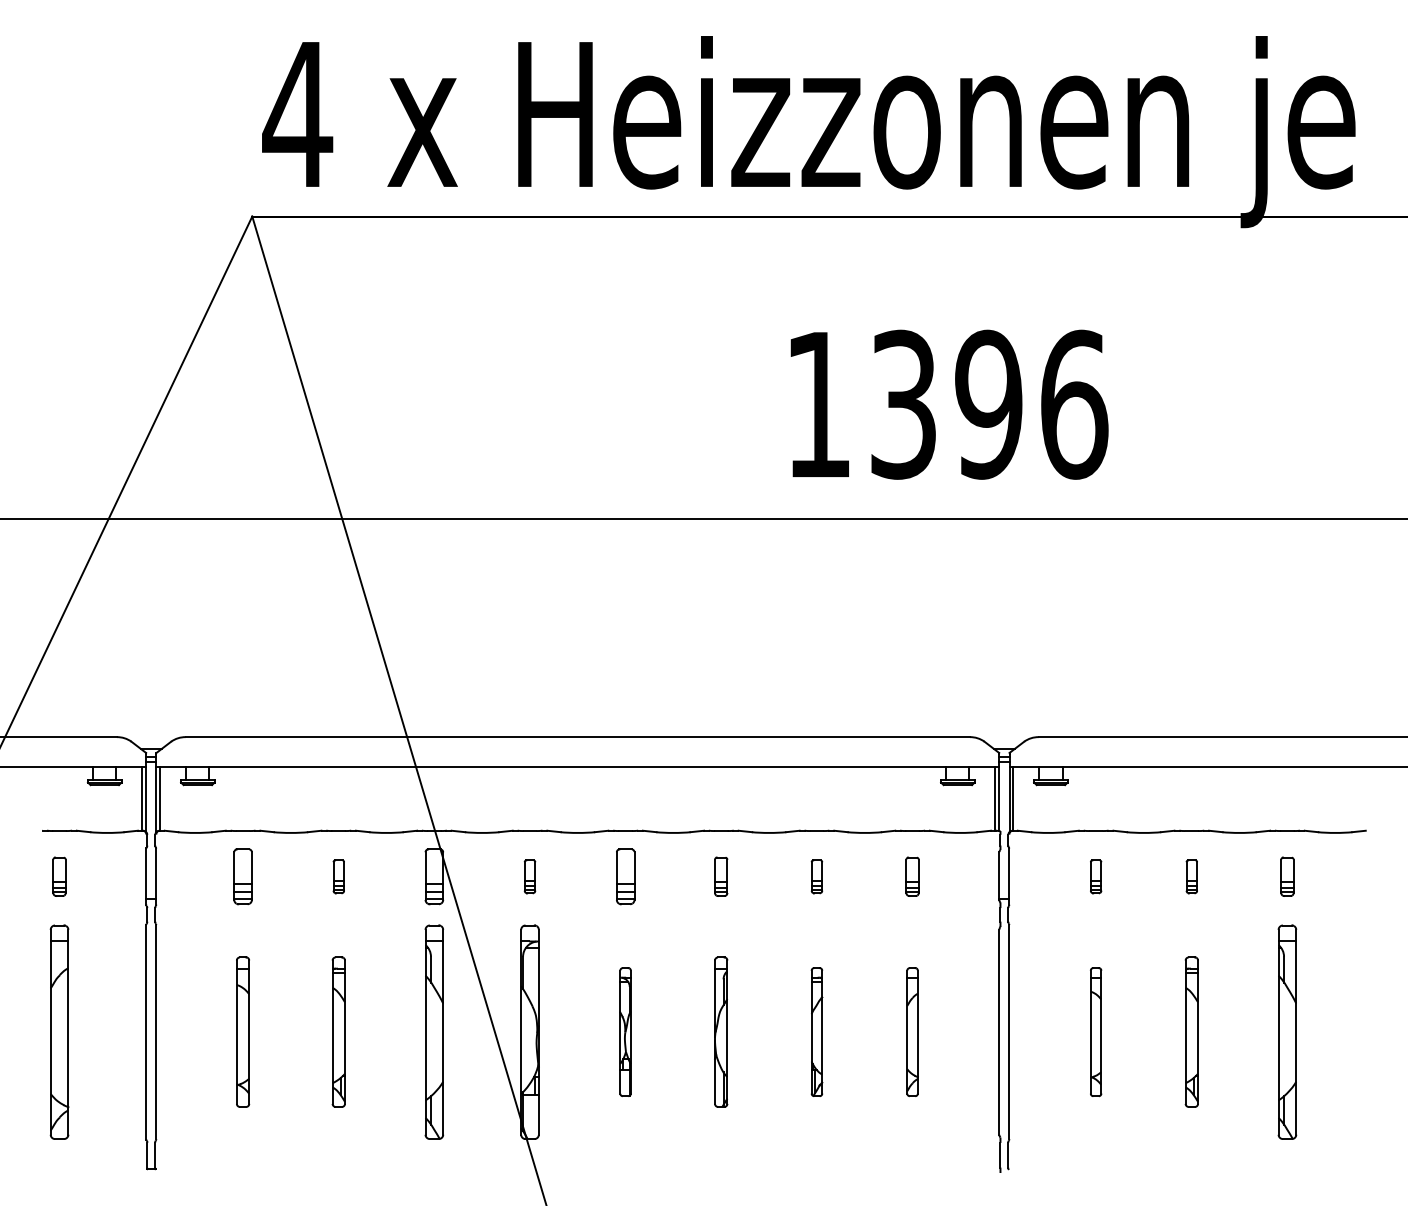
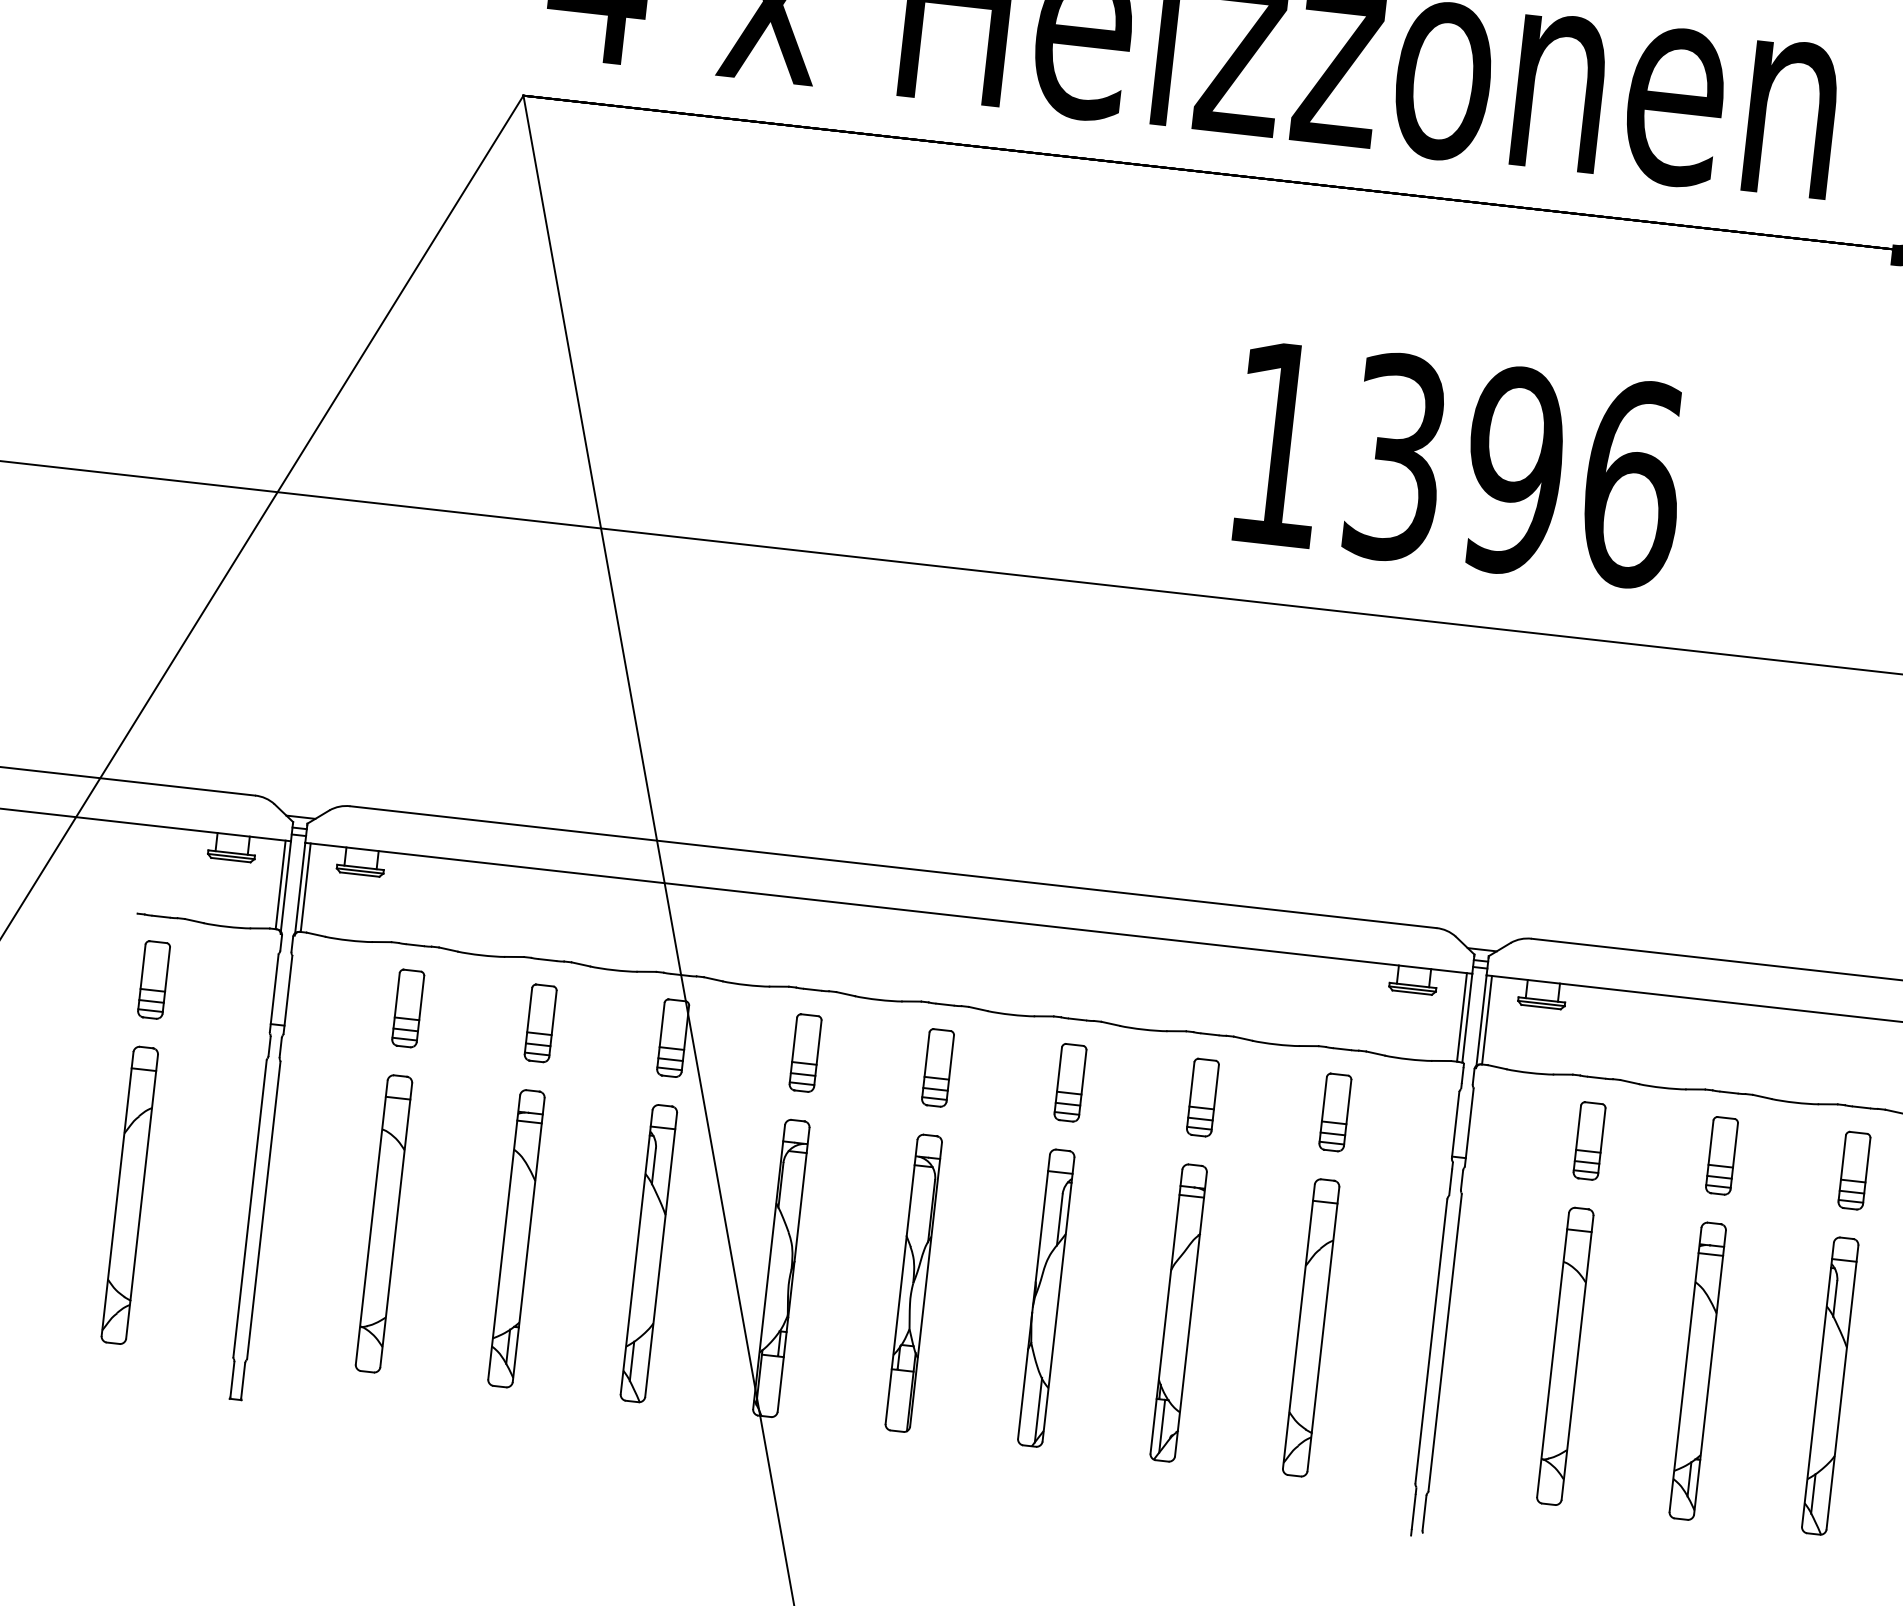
part: (59, 876) -> (153, 979), size x1.43
part: (338, 876) -> (540, 1023), size x1.67
part: (529, 876) -> (804, 1052), size x1.67
part: (720, 876) -> (1069, 1082), size x1.43
part: (816, 876) -> (1202, 1097), size x1.67
part: (912, 876) -> (1335, 1112), size x1.43
part: (1095, 876) -> (1588, 1140), size x1.67
part: (1191, 876) -> (1721, 1155), size x1.67
part: (1287, 876) -> (1854, 1170), size x1.43
part: (242, 1031) -> (383, 1222), size x1.43
part: (338, 1031) -> (516, 1237), size x1.43
part: (625, 1031) -> (913, 1282), size x1.67
part: (720, 1031) -> (1045, 1296), size x1.43
part: (816, 1031) -> (1178, 1311), size x1.67
part: (912, 1031) -> (1311, 1326), size x1.67
part: (1095, 1031) -> (1564, 1355), size x1.67
part: (1191, 1031) -> (1697, 1370), size x1.43

